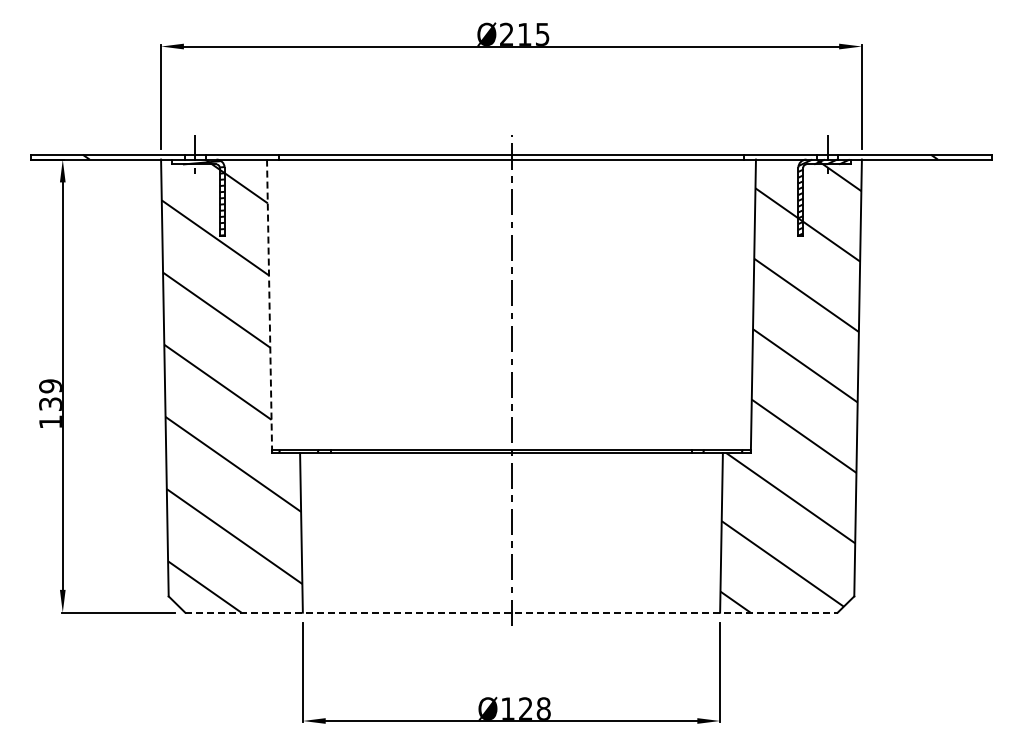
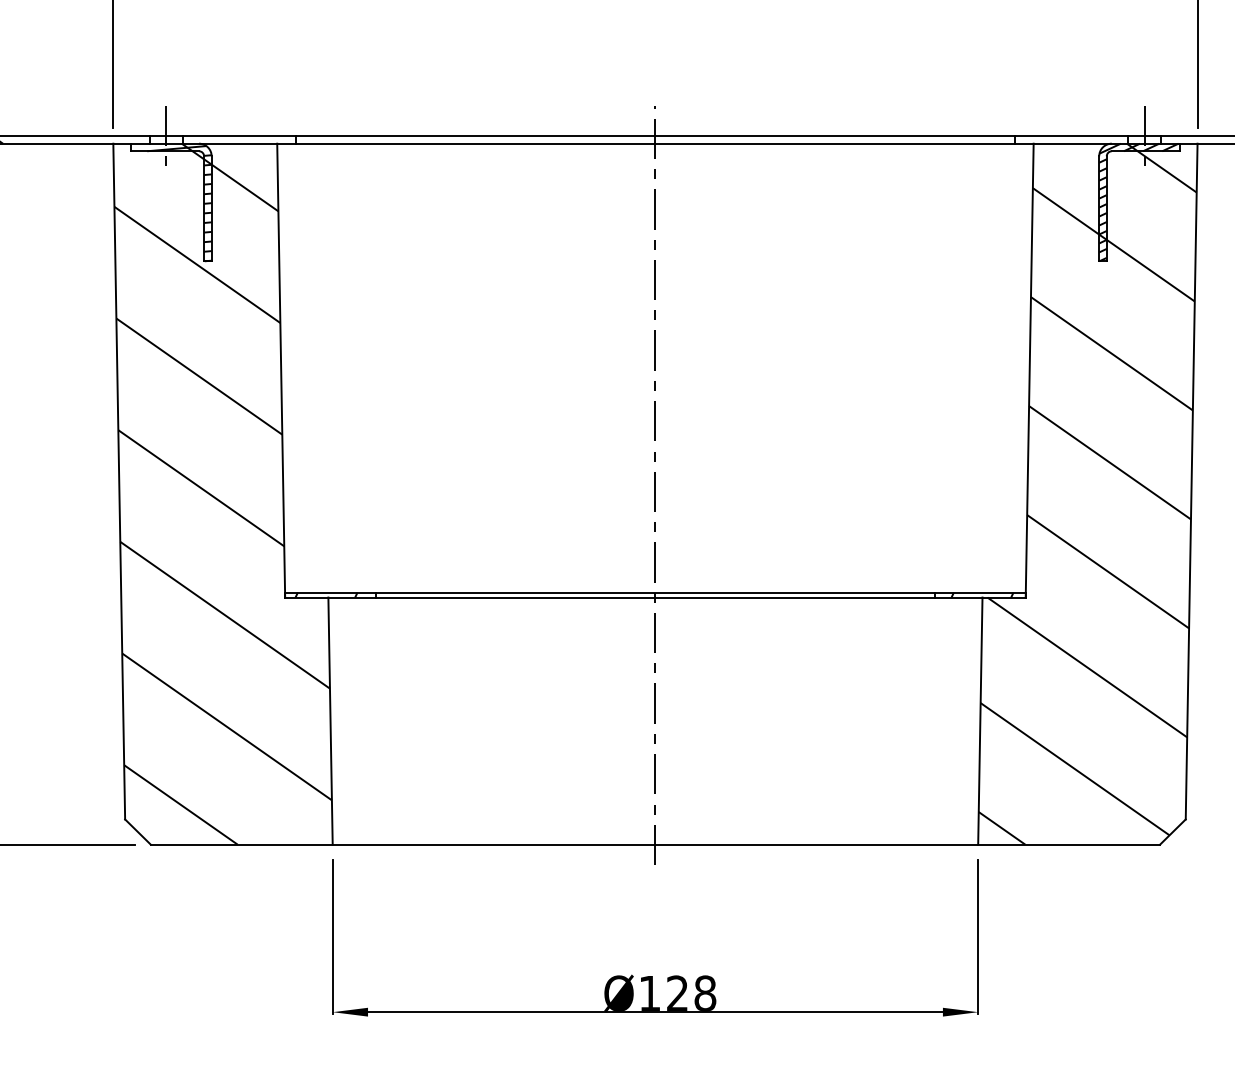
line: (269, 306) -> (281, 370), dashed -> solid
line: (511, 612) -> (655, 844), dashed -> solid

